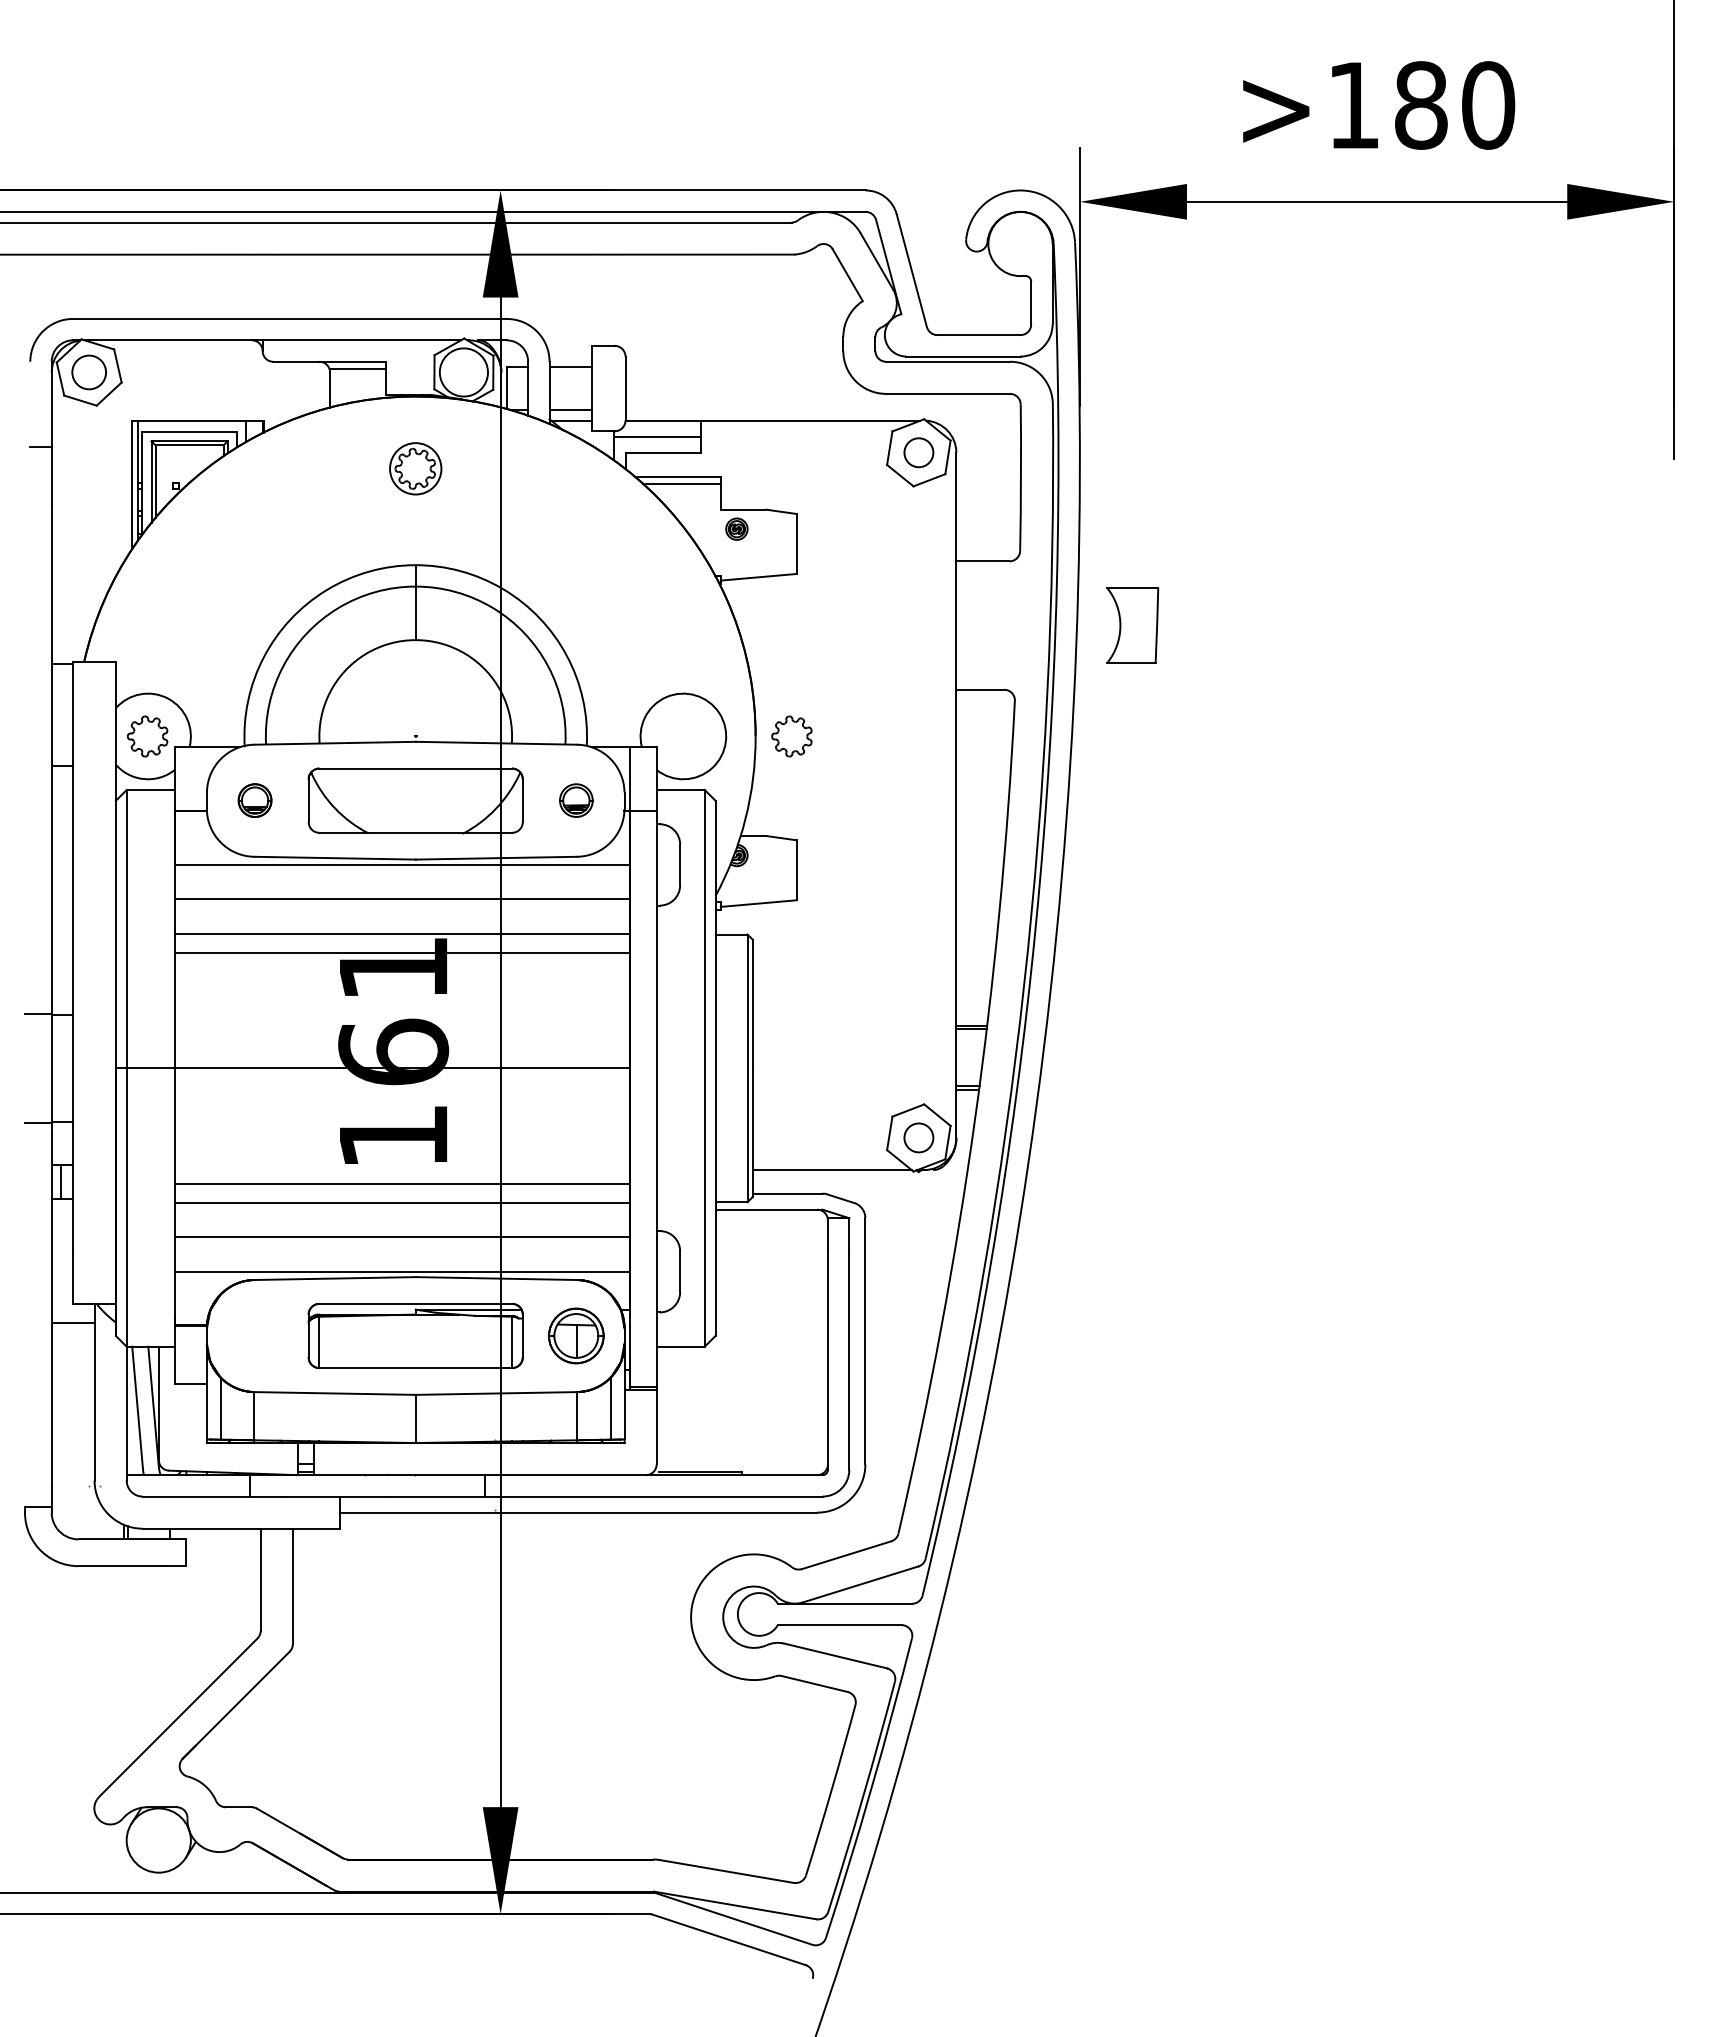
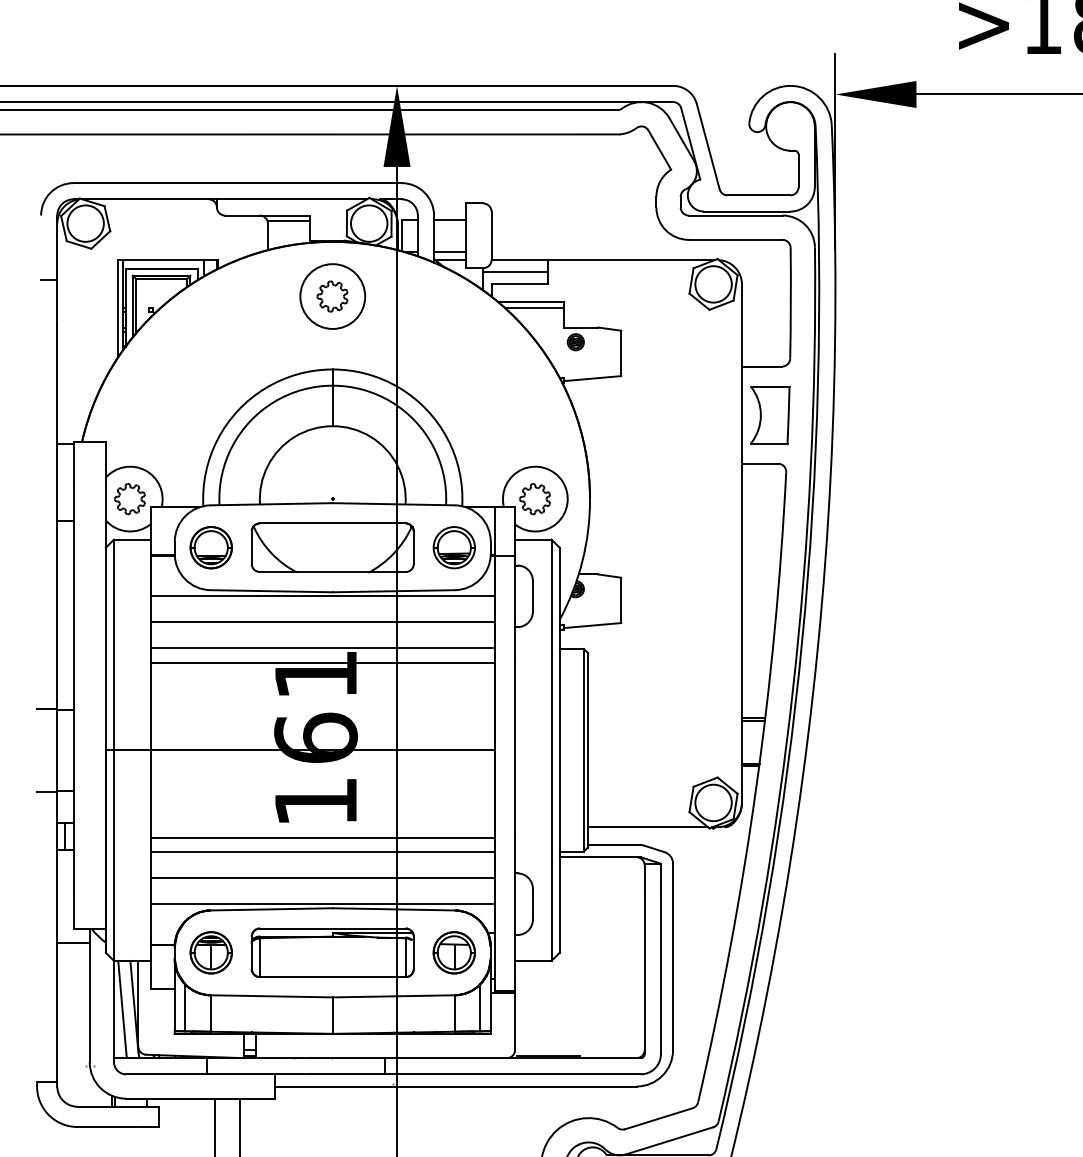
circle: (89, 372) -> (85, 223), size x1.43
circle: (918, 452) -> (713, 284), size x1.67
circle: (415, 468) -> (332, 296), size x1.67
part: (1132, 625) -> (770, 415), moved
part: (791, 736) -> (534, 499), moved
part: (254, 800) -> (210, 547), size x1.67
part: (576, 800) -> (454, 547), size x1.67
circle: (918, 1137) -> (713, 802), size x1.67
part: (254, 1335) -> (210, 952), added

